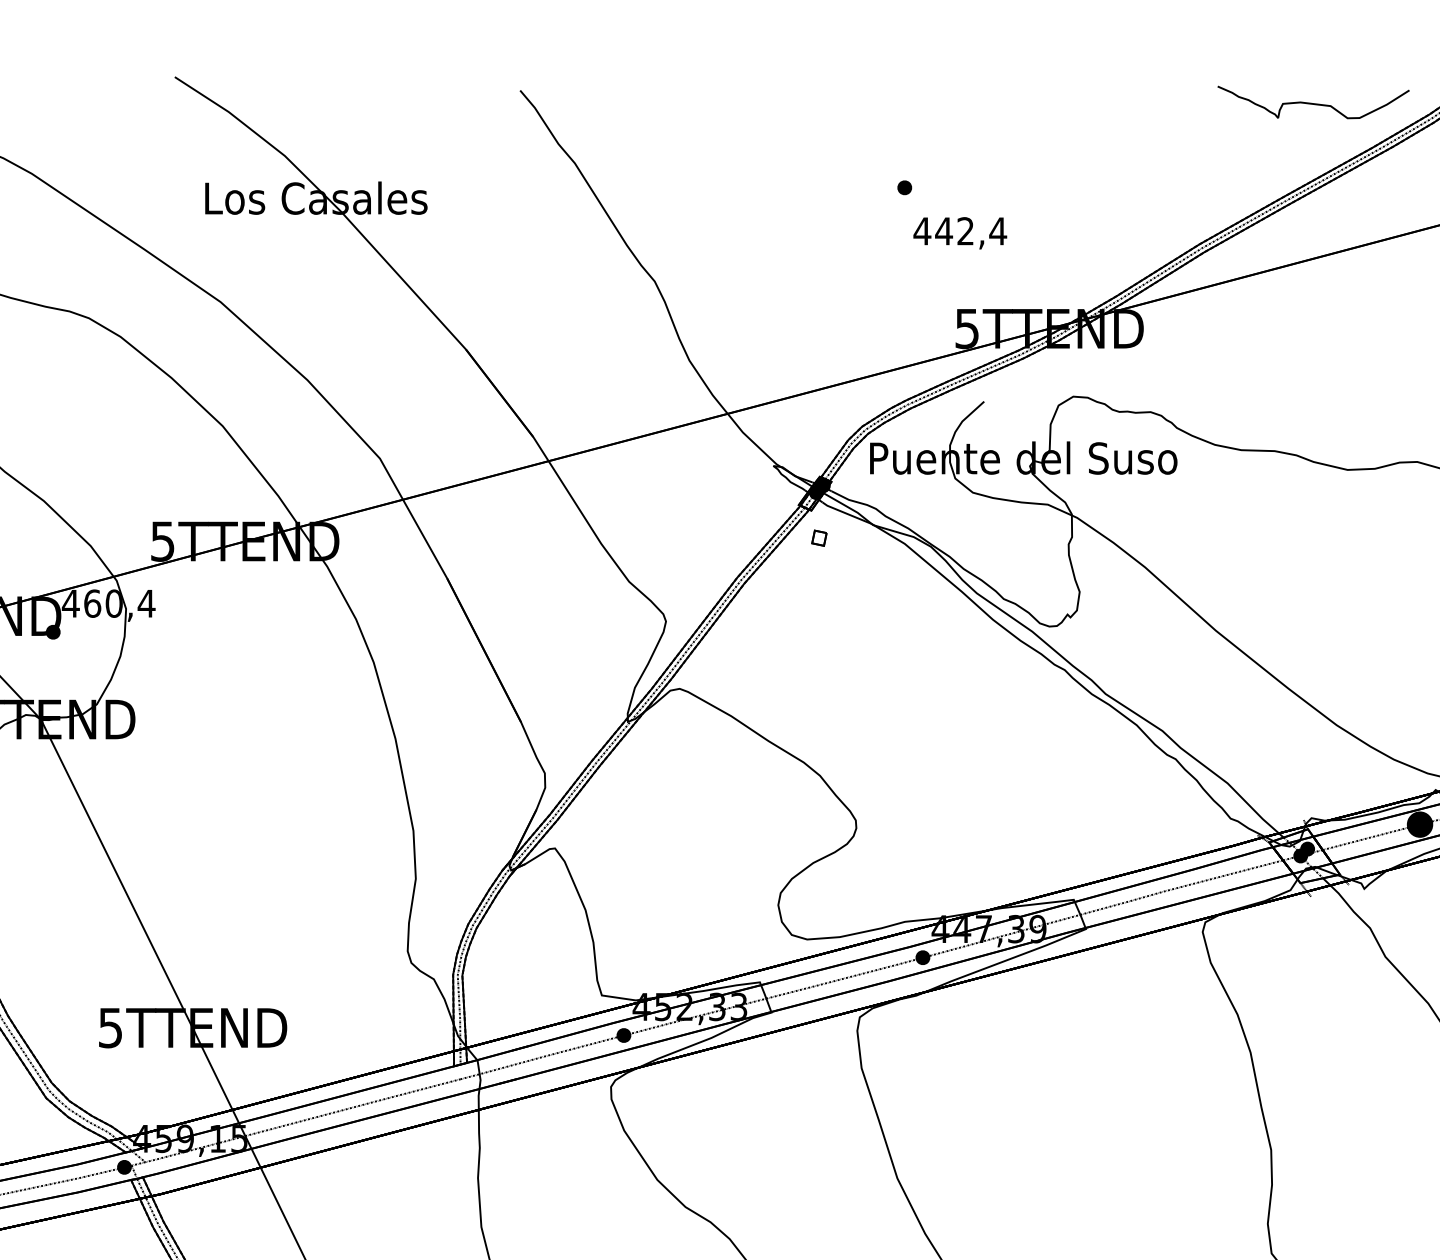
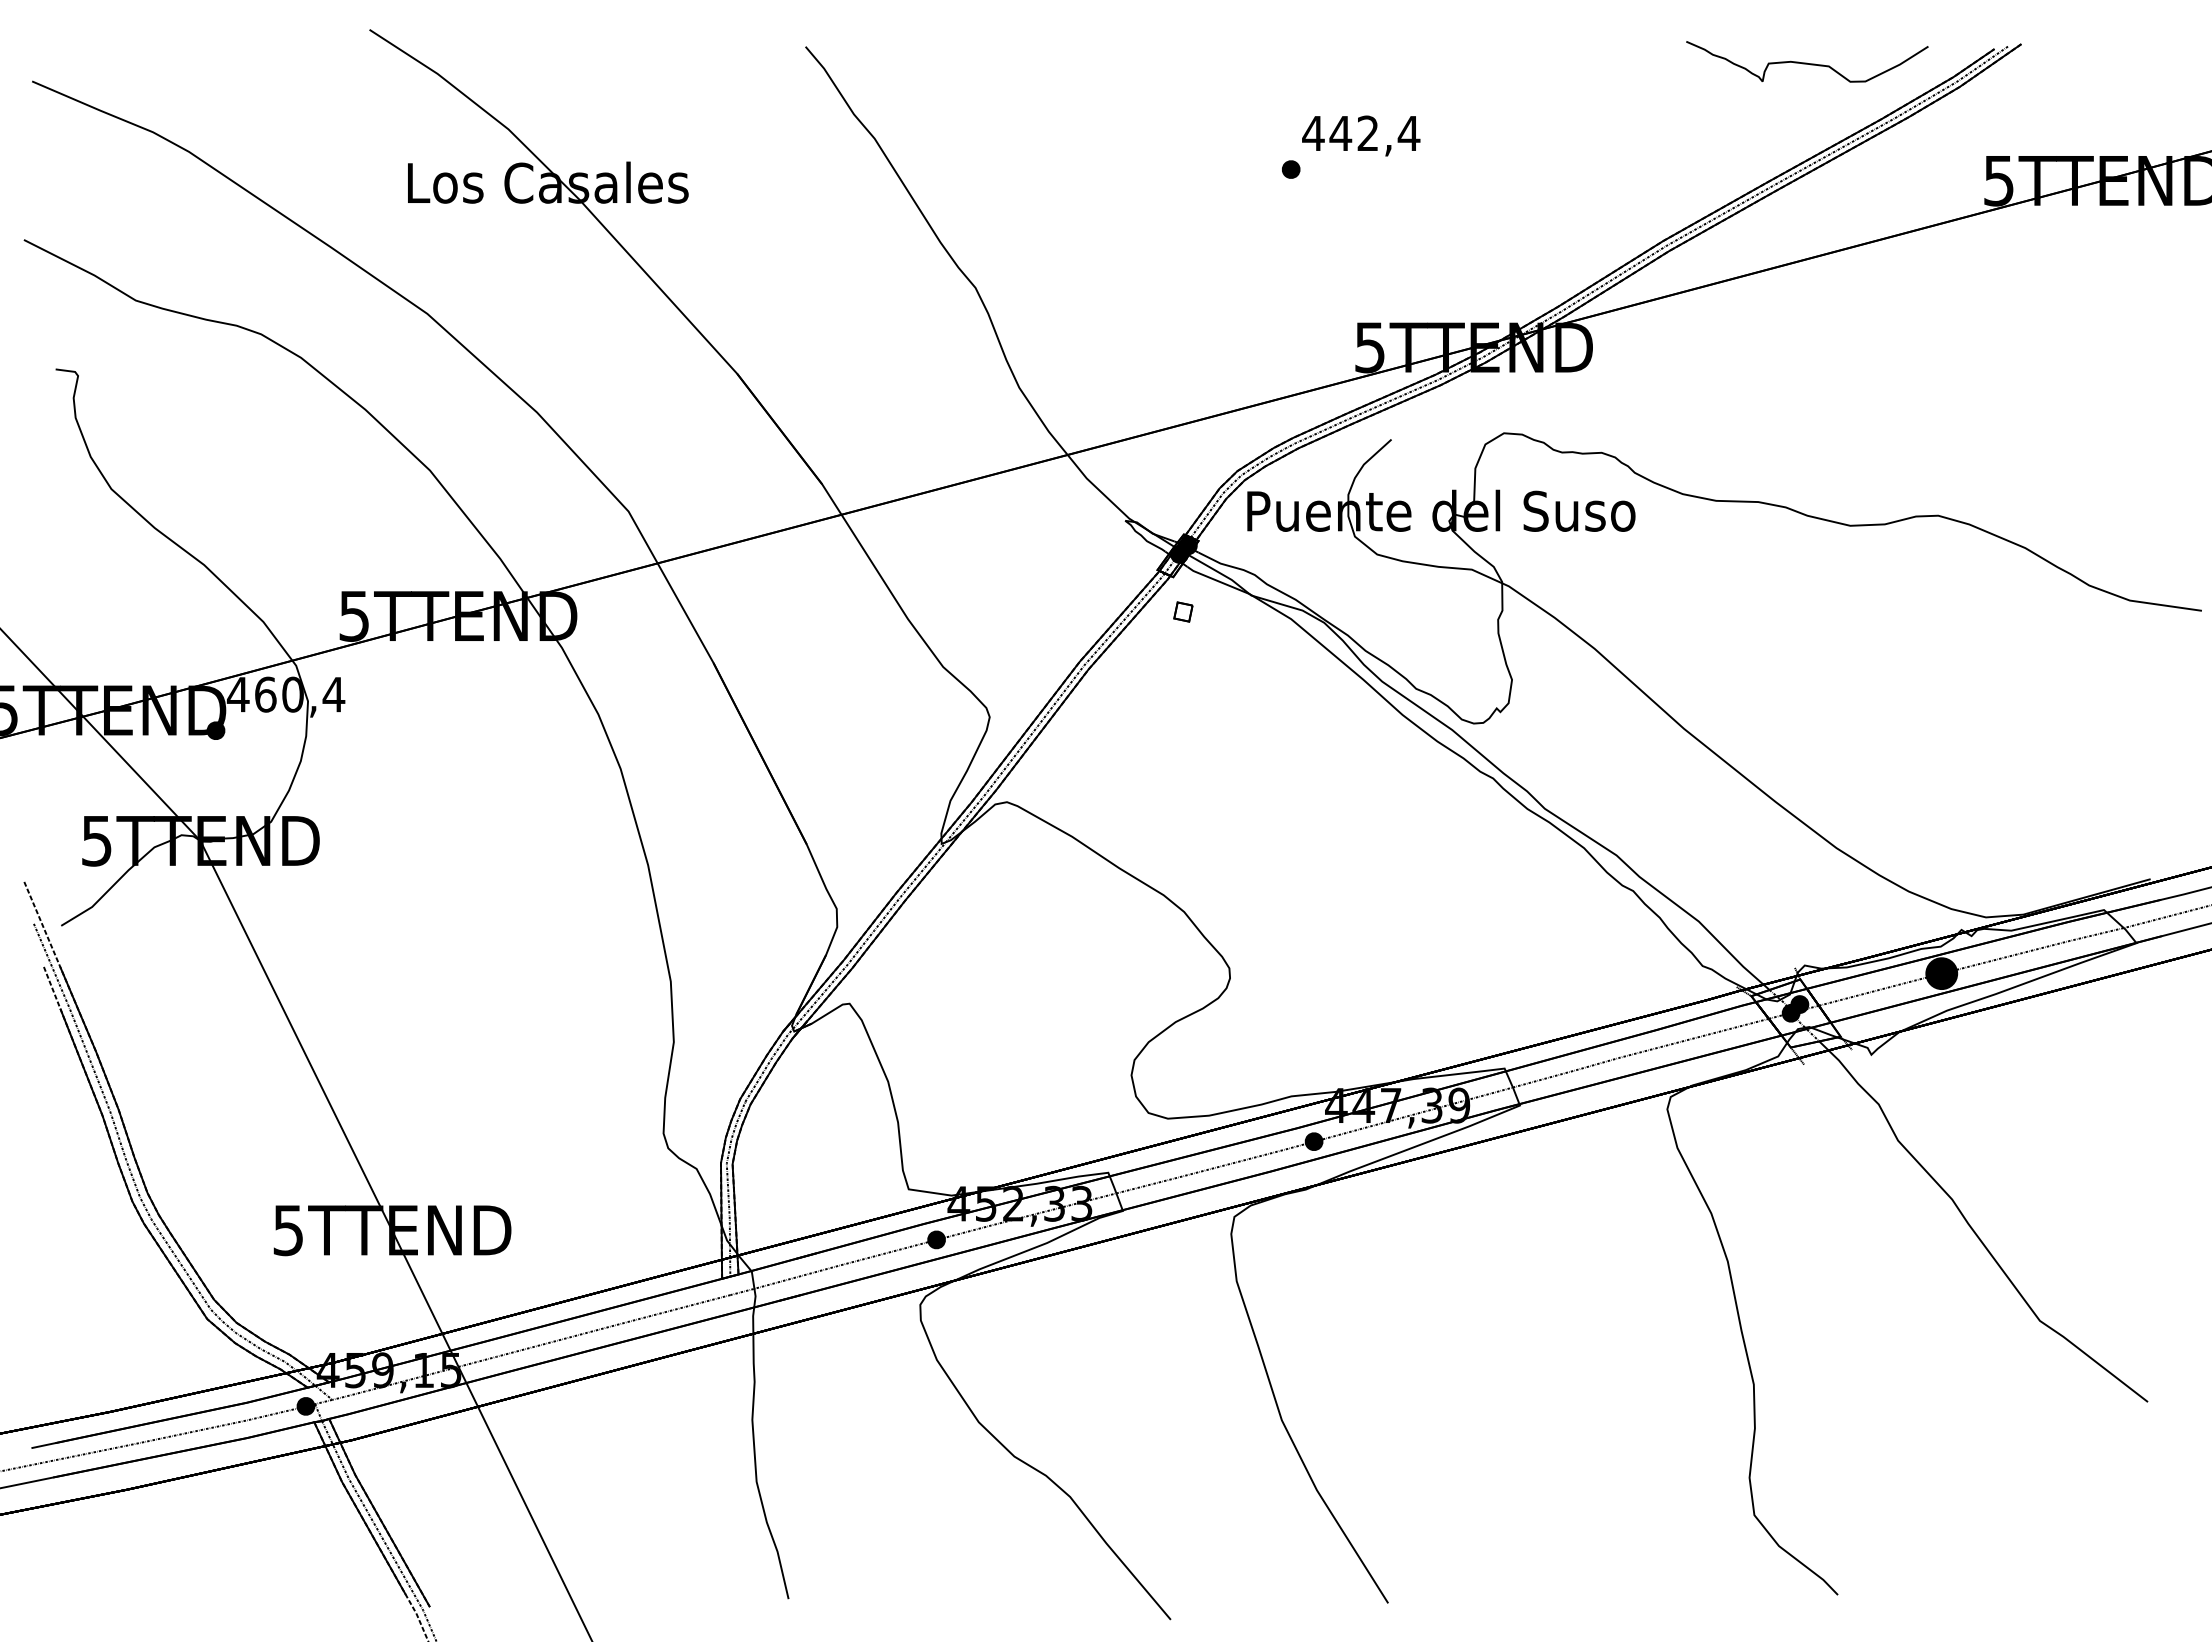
text: (960, 232) -> (1361, 135), moved

